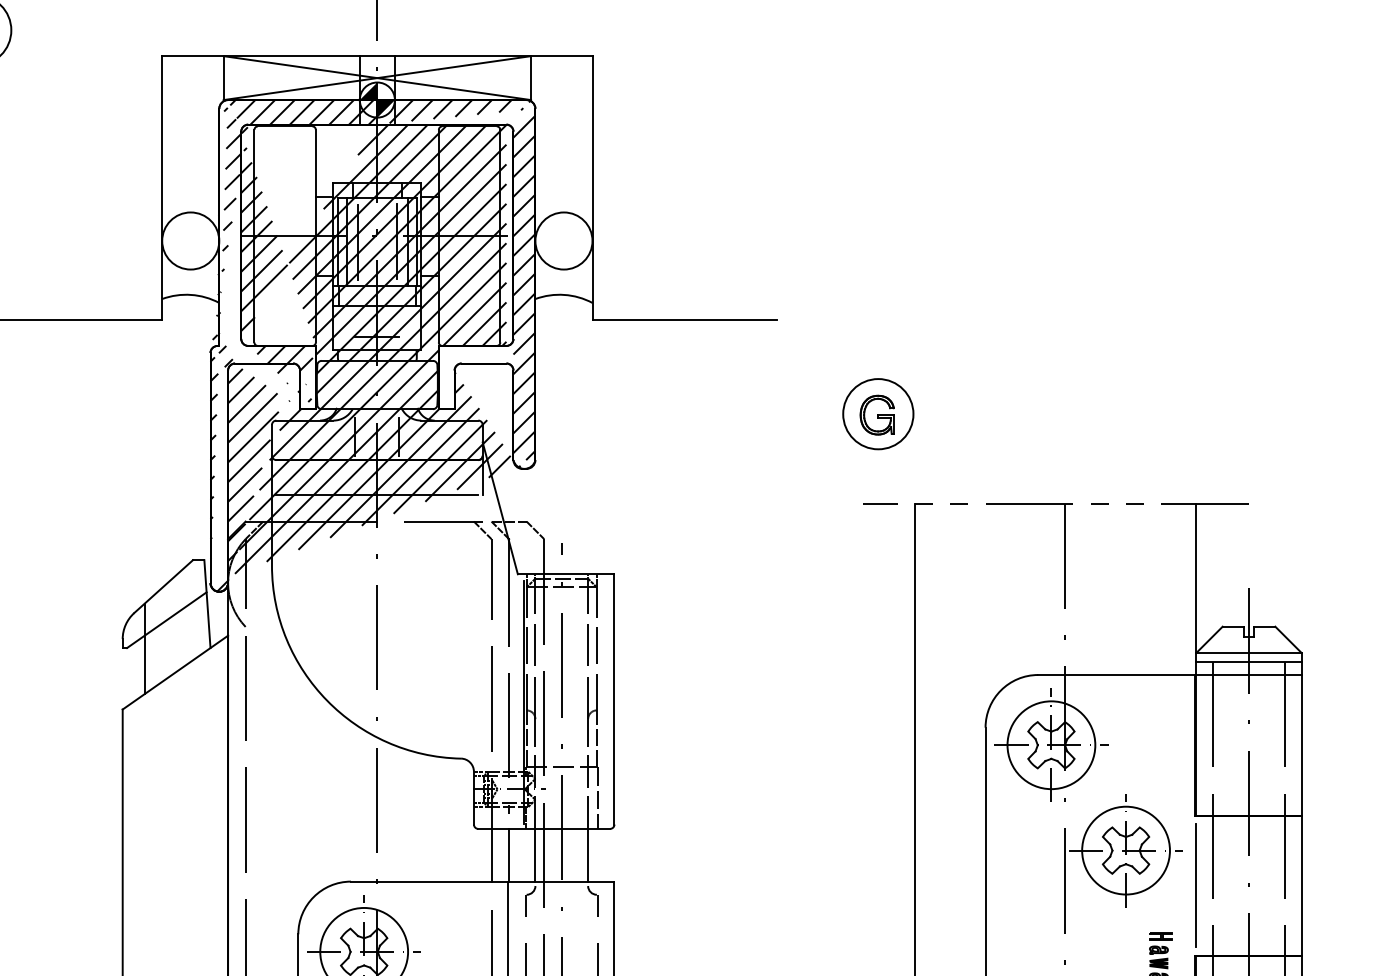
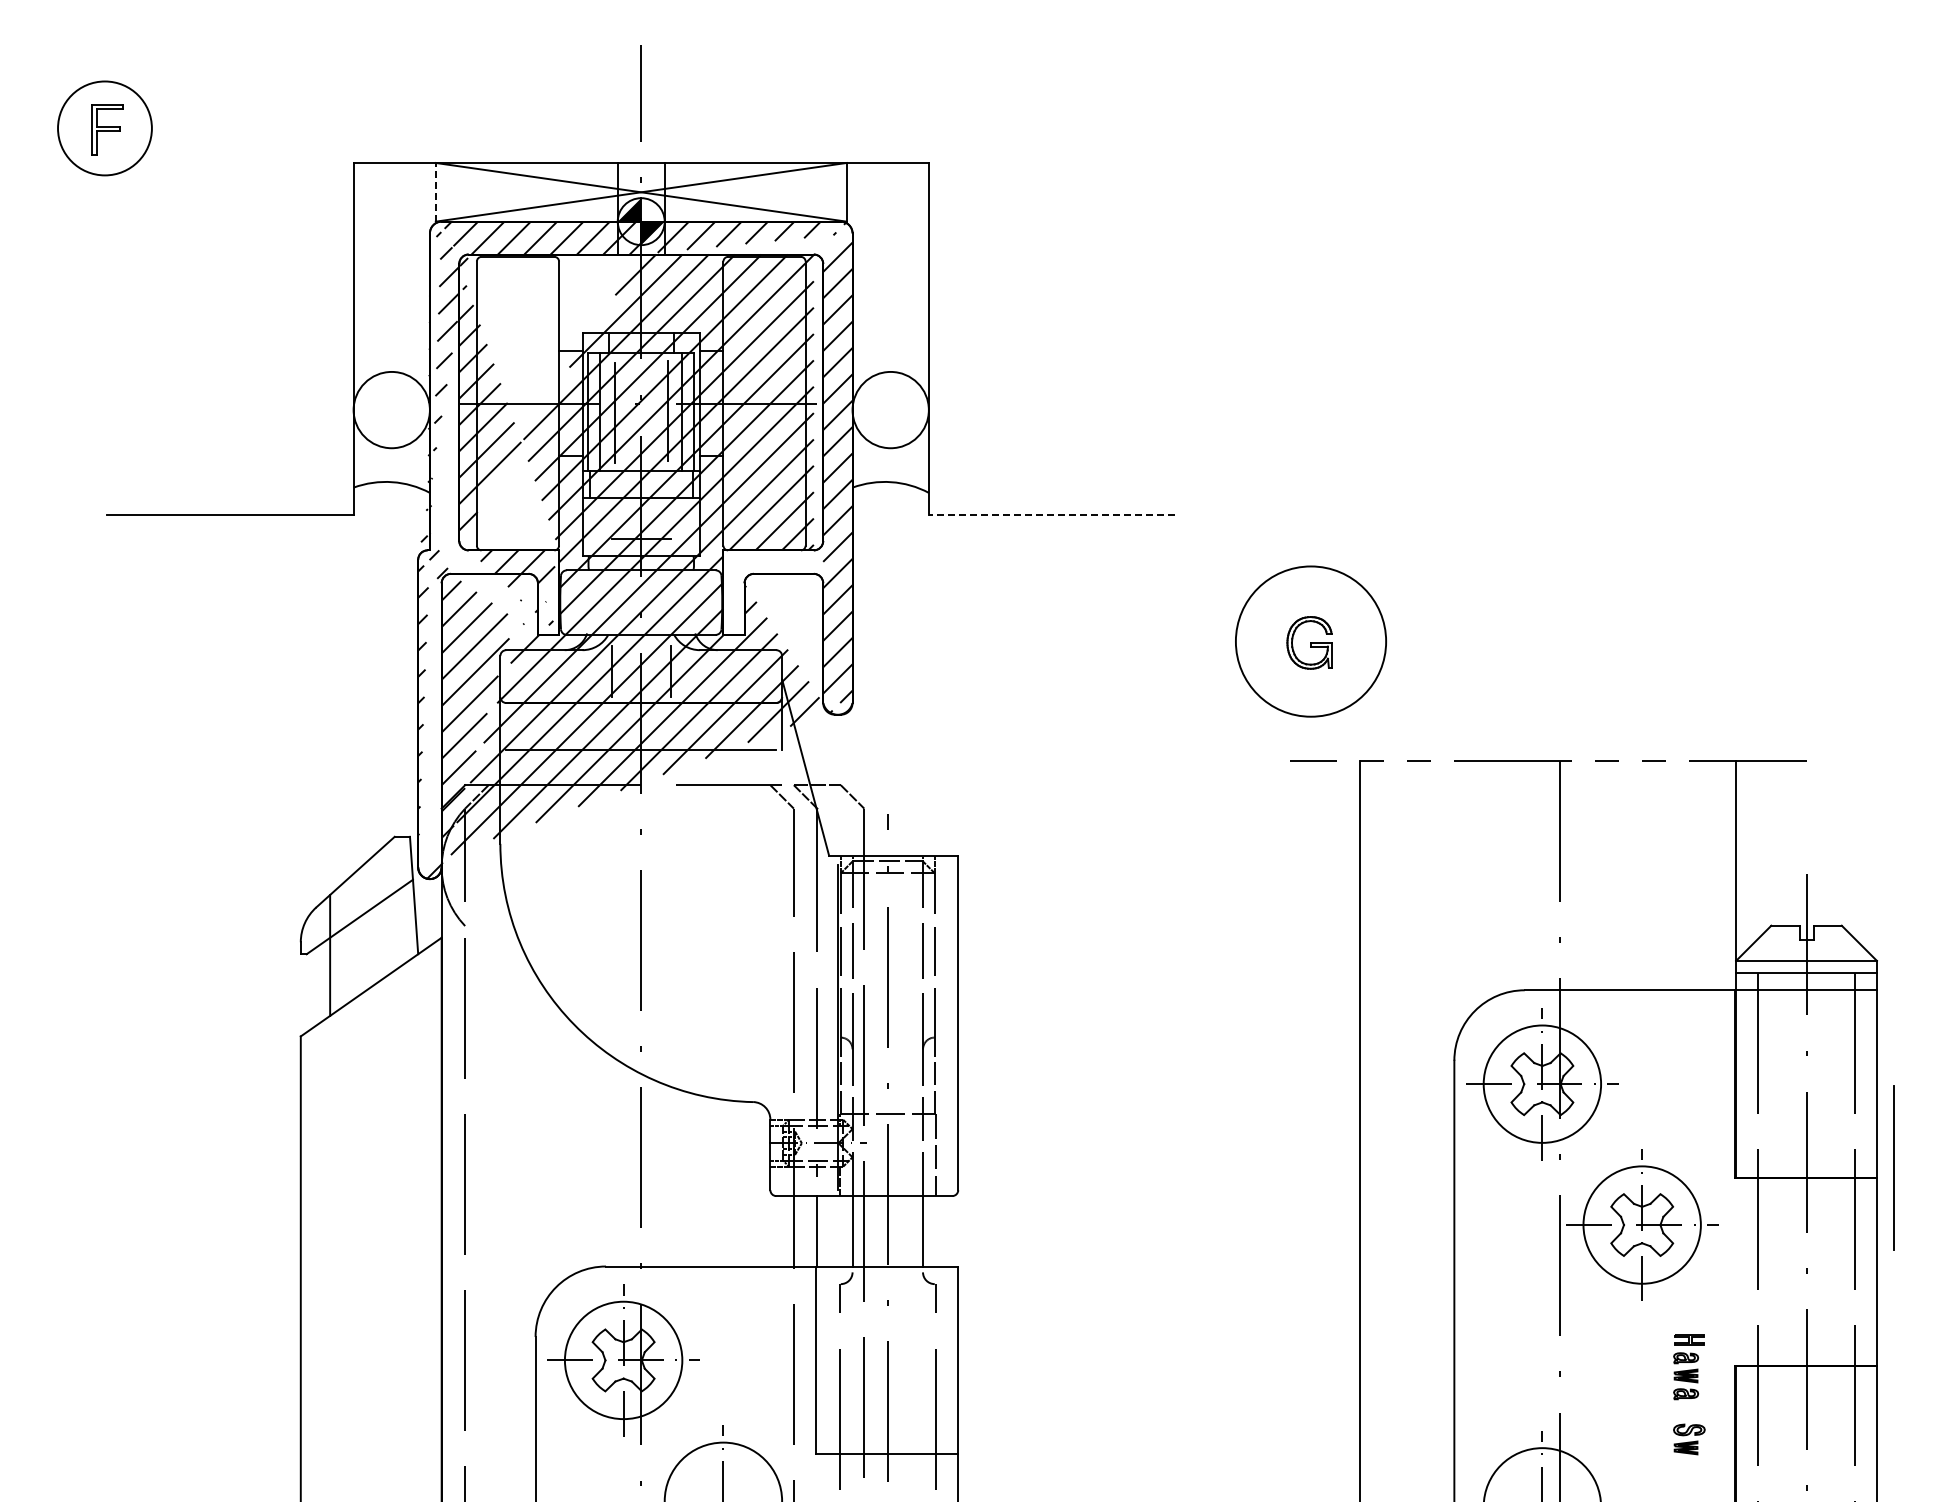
line: (223, 77) -> (435, 191), solid -> dashed
line: (684, 319) -> (1051, 515), solid -> dashed
circle: (877, 414) -> (1310, 641), size x1.6
line: (1195, 885) -> (1893, 1167), moved

